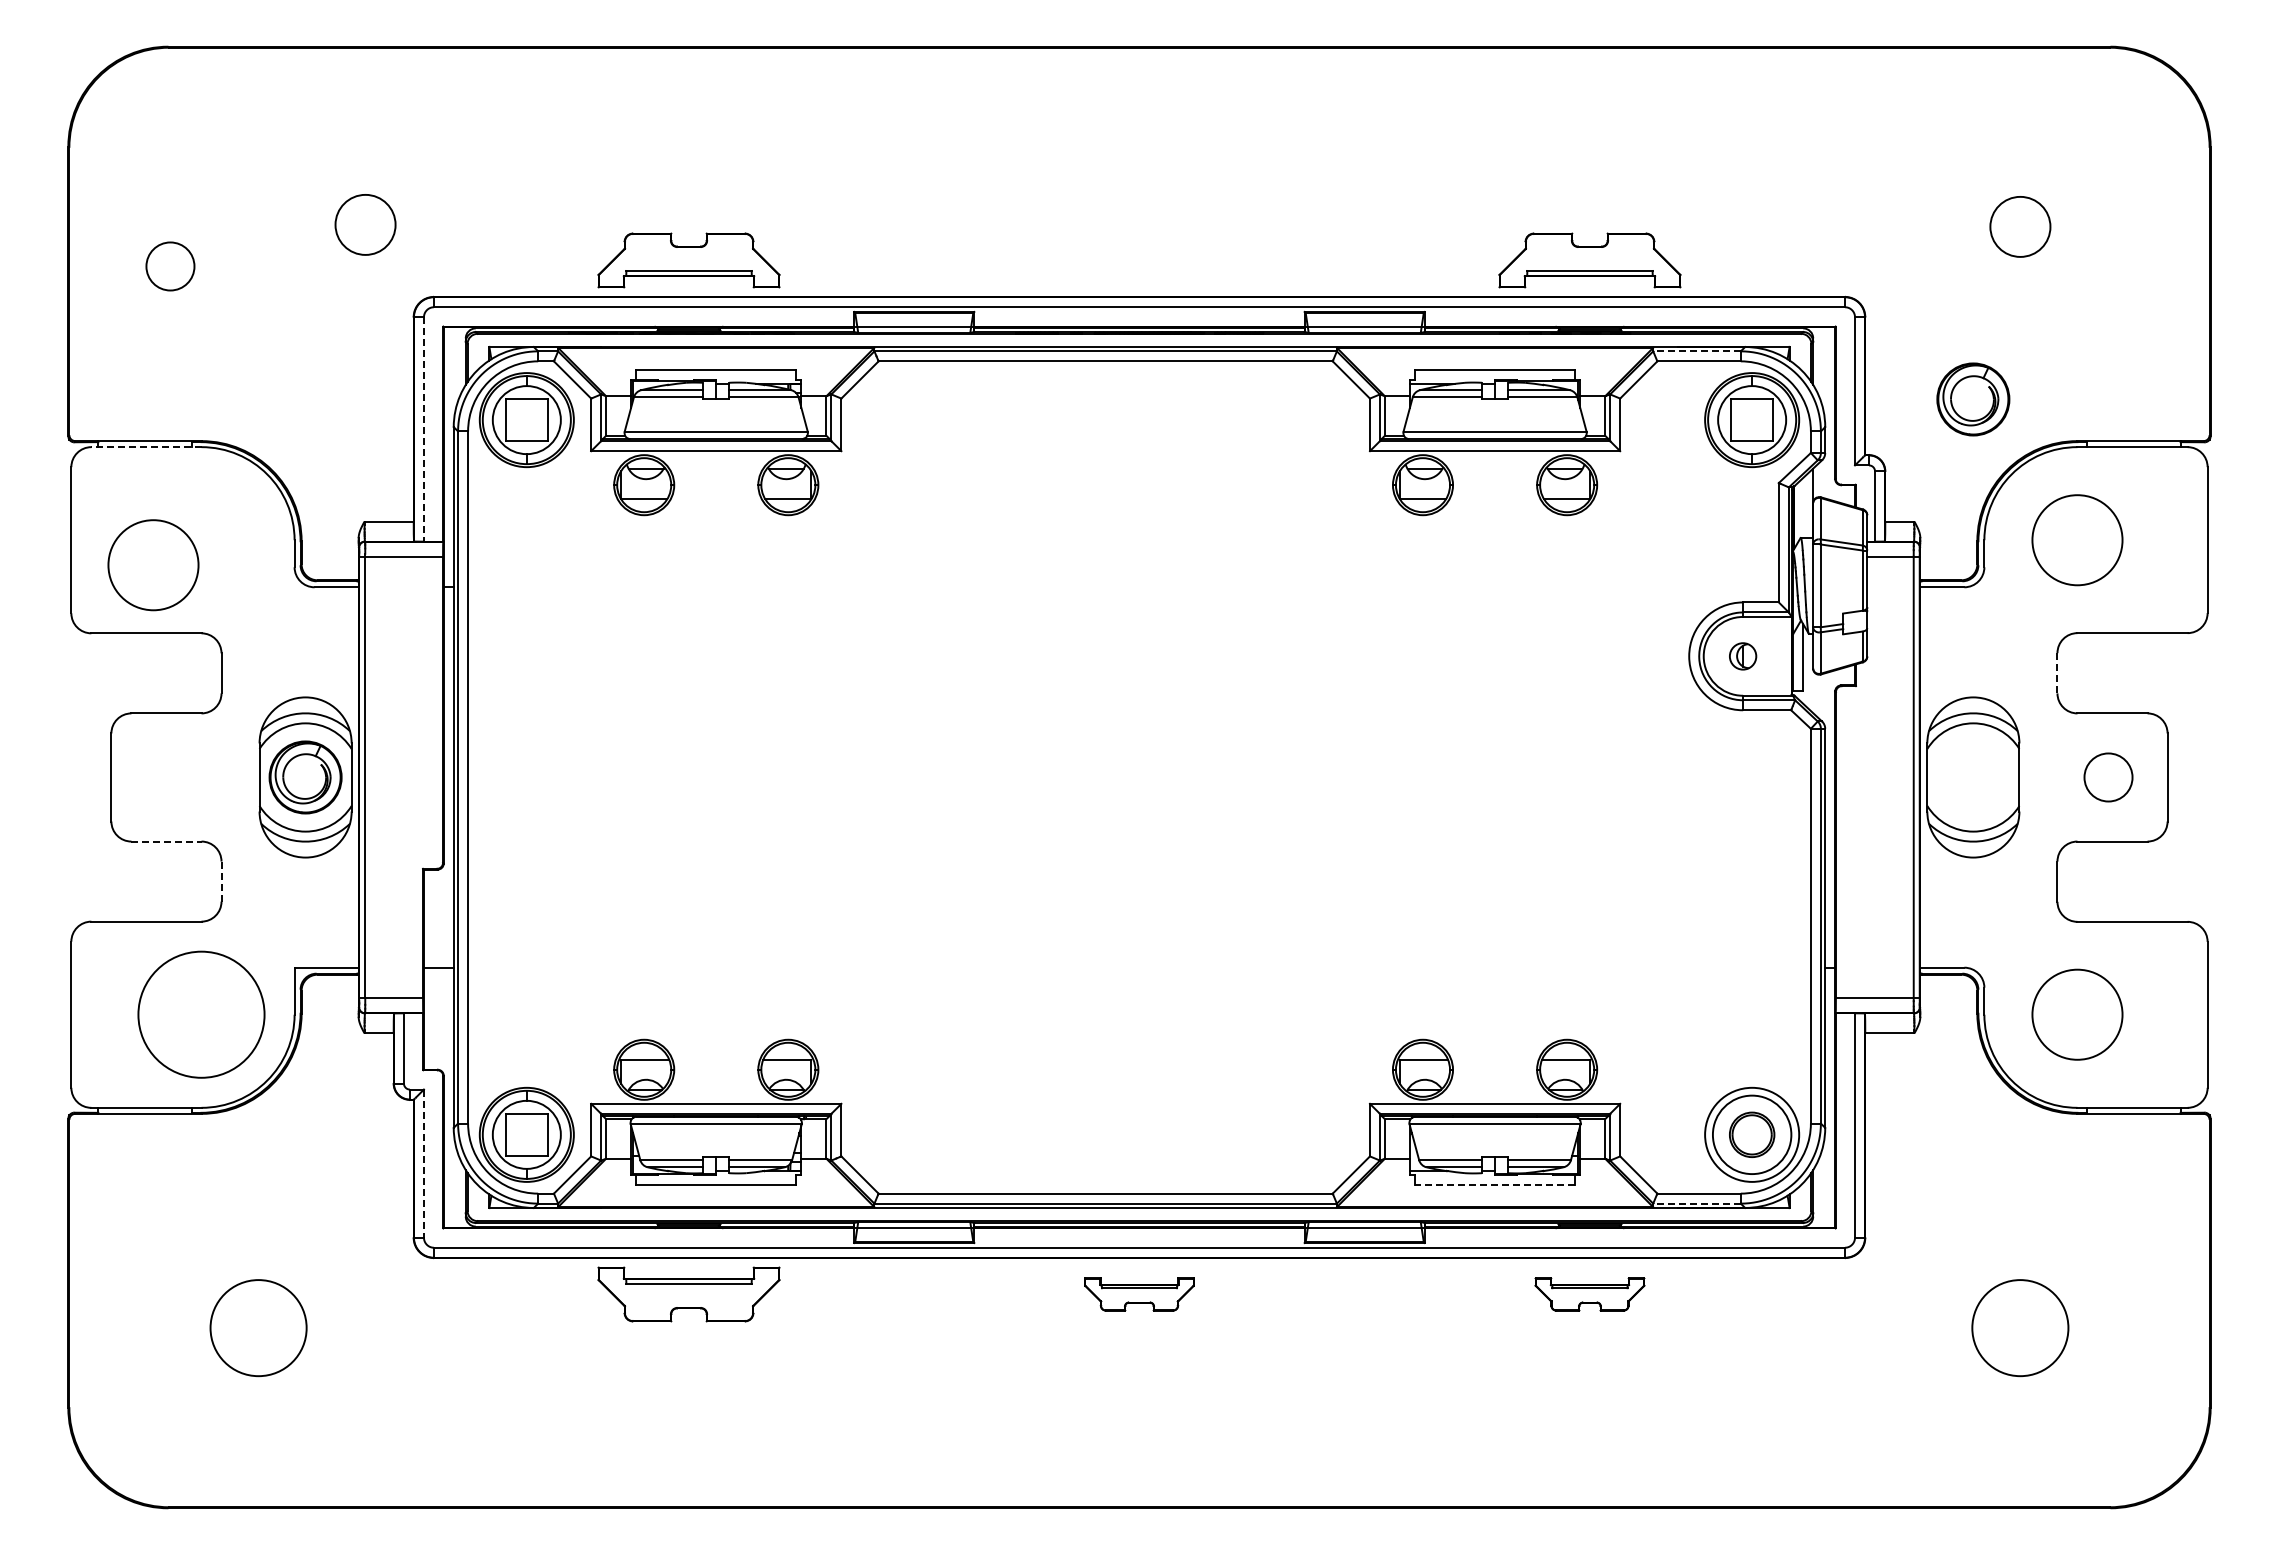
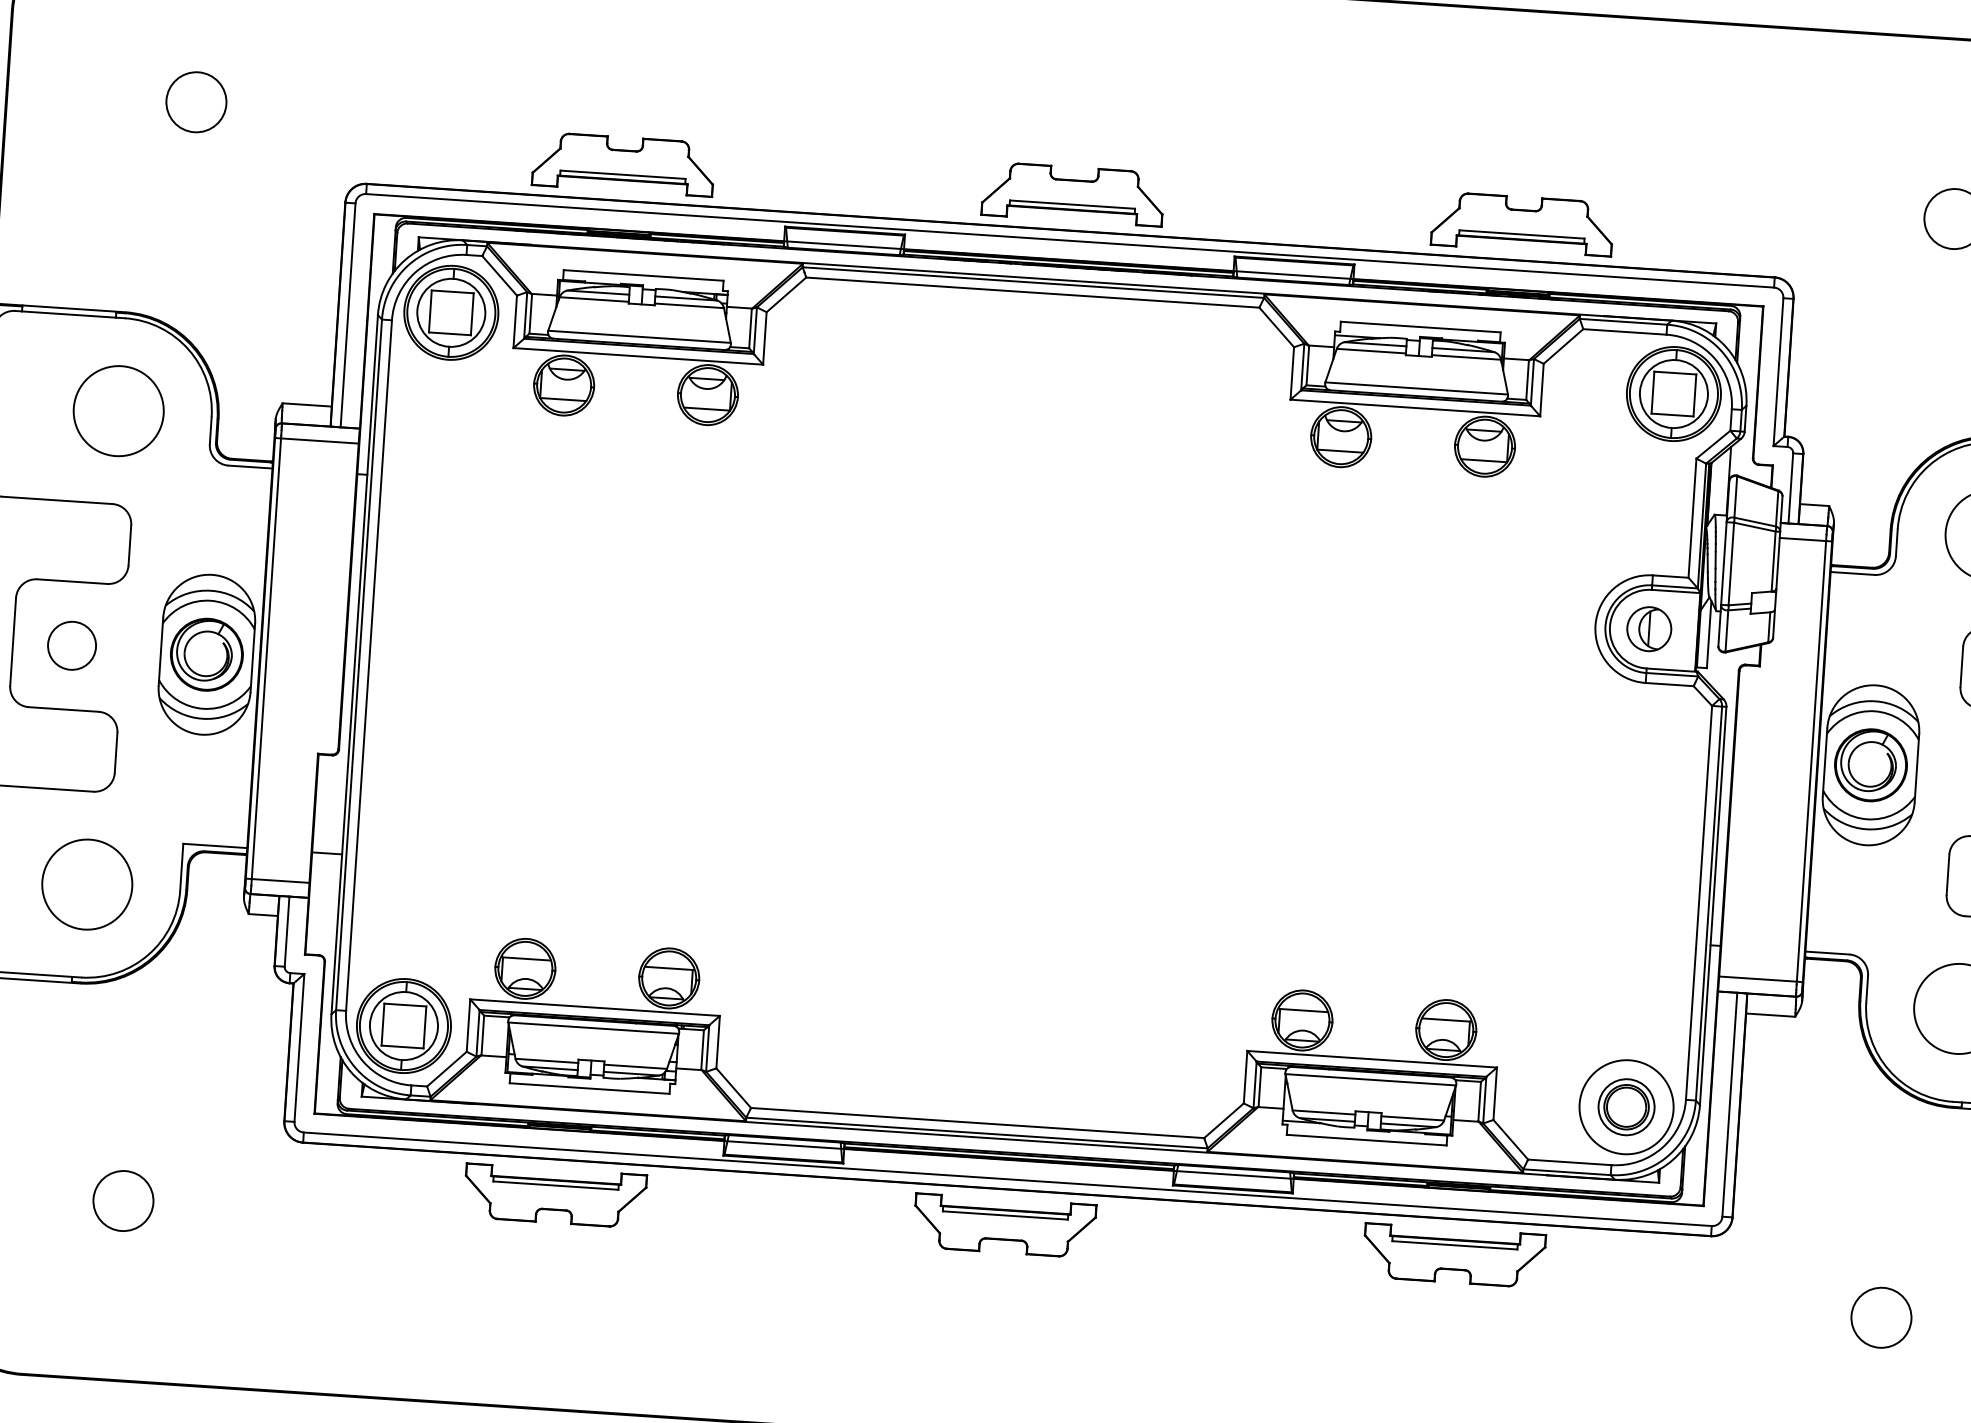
circle: (365, 224) -> (196, 101), moved
part: (1139, 260) -> (1073, 194), added
circle: (170, 266) -> (72, 645), moved
line: (1697, 351) -> (1623, 321), dashed -> solid
part: (1973, 399) -> (1871, 765), moved
line: (423, 429) -> (347, 315), dashed -> solid
line: (145, 447) -> (69, 314), dashed -> solid
circle: (153, 565) -> (118, 411), moved
part: (1742, 656) -> (1648, 629), size x1.67
line: (2057, 672) -> (1961, 666), dashed -> solid
line: (166, 841) -> (63, 709), dashed -> solid
line: (221, 882) -> (116, 753), dashed -> solid
circle: (201, 1014) -> (87, 884), size x0.71
circle: (1752, 1134) -> (1626, 1106), size x0.71
line: (423, 1164) -> (298, 1048), dashed -> solid
line: (1494, 1184) -> (1366, 1139), dashed -> solid
line: (1697, 1203) -> (1567, 1172), dashed -> solid
part: (1139, 1294) -> (1004, 1225), size x1.67
part: (1589, 1294) -> (1453, 1255), size x1.67
circle: (258, 1327) -> (123, 1200), size x0.62
circle: (2020, 1327) -> (1881, 1317), size x0.62

